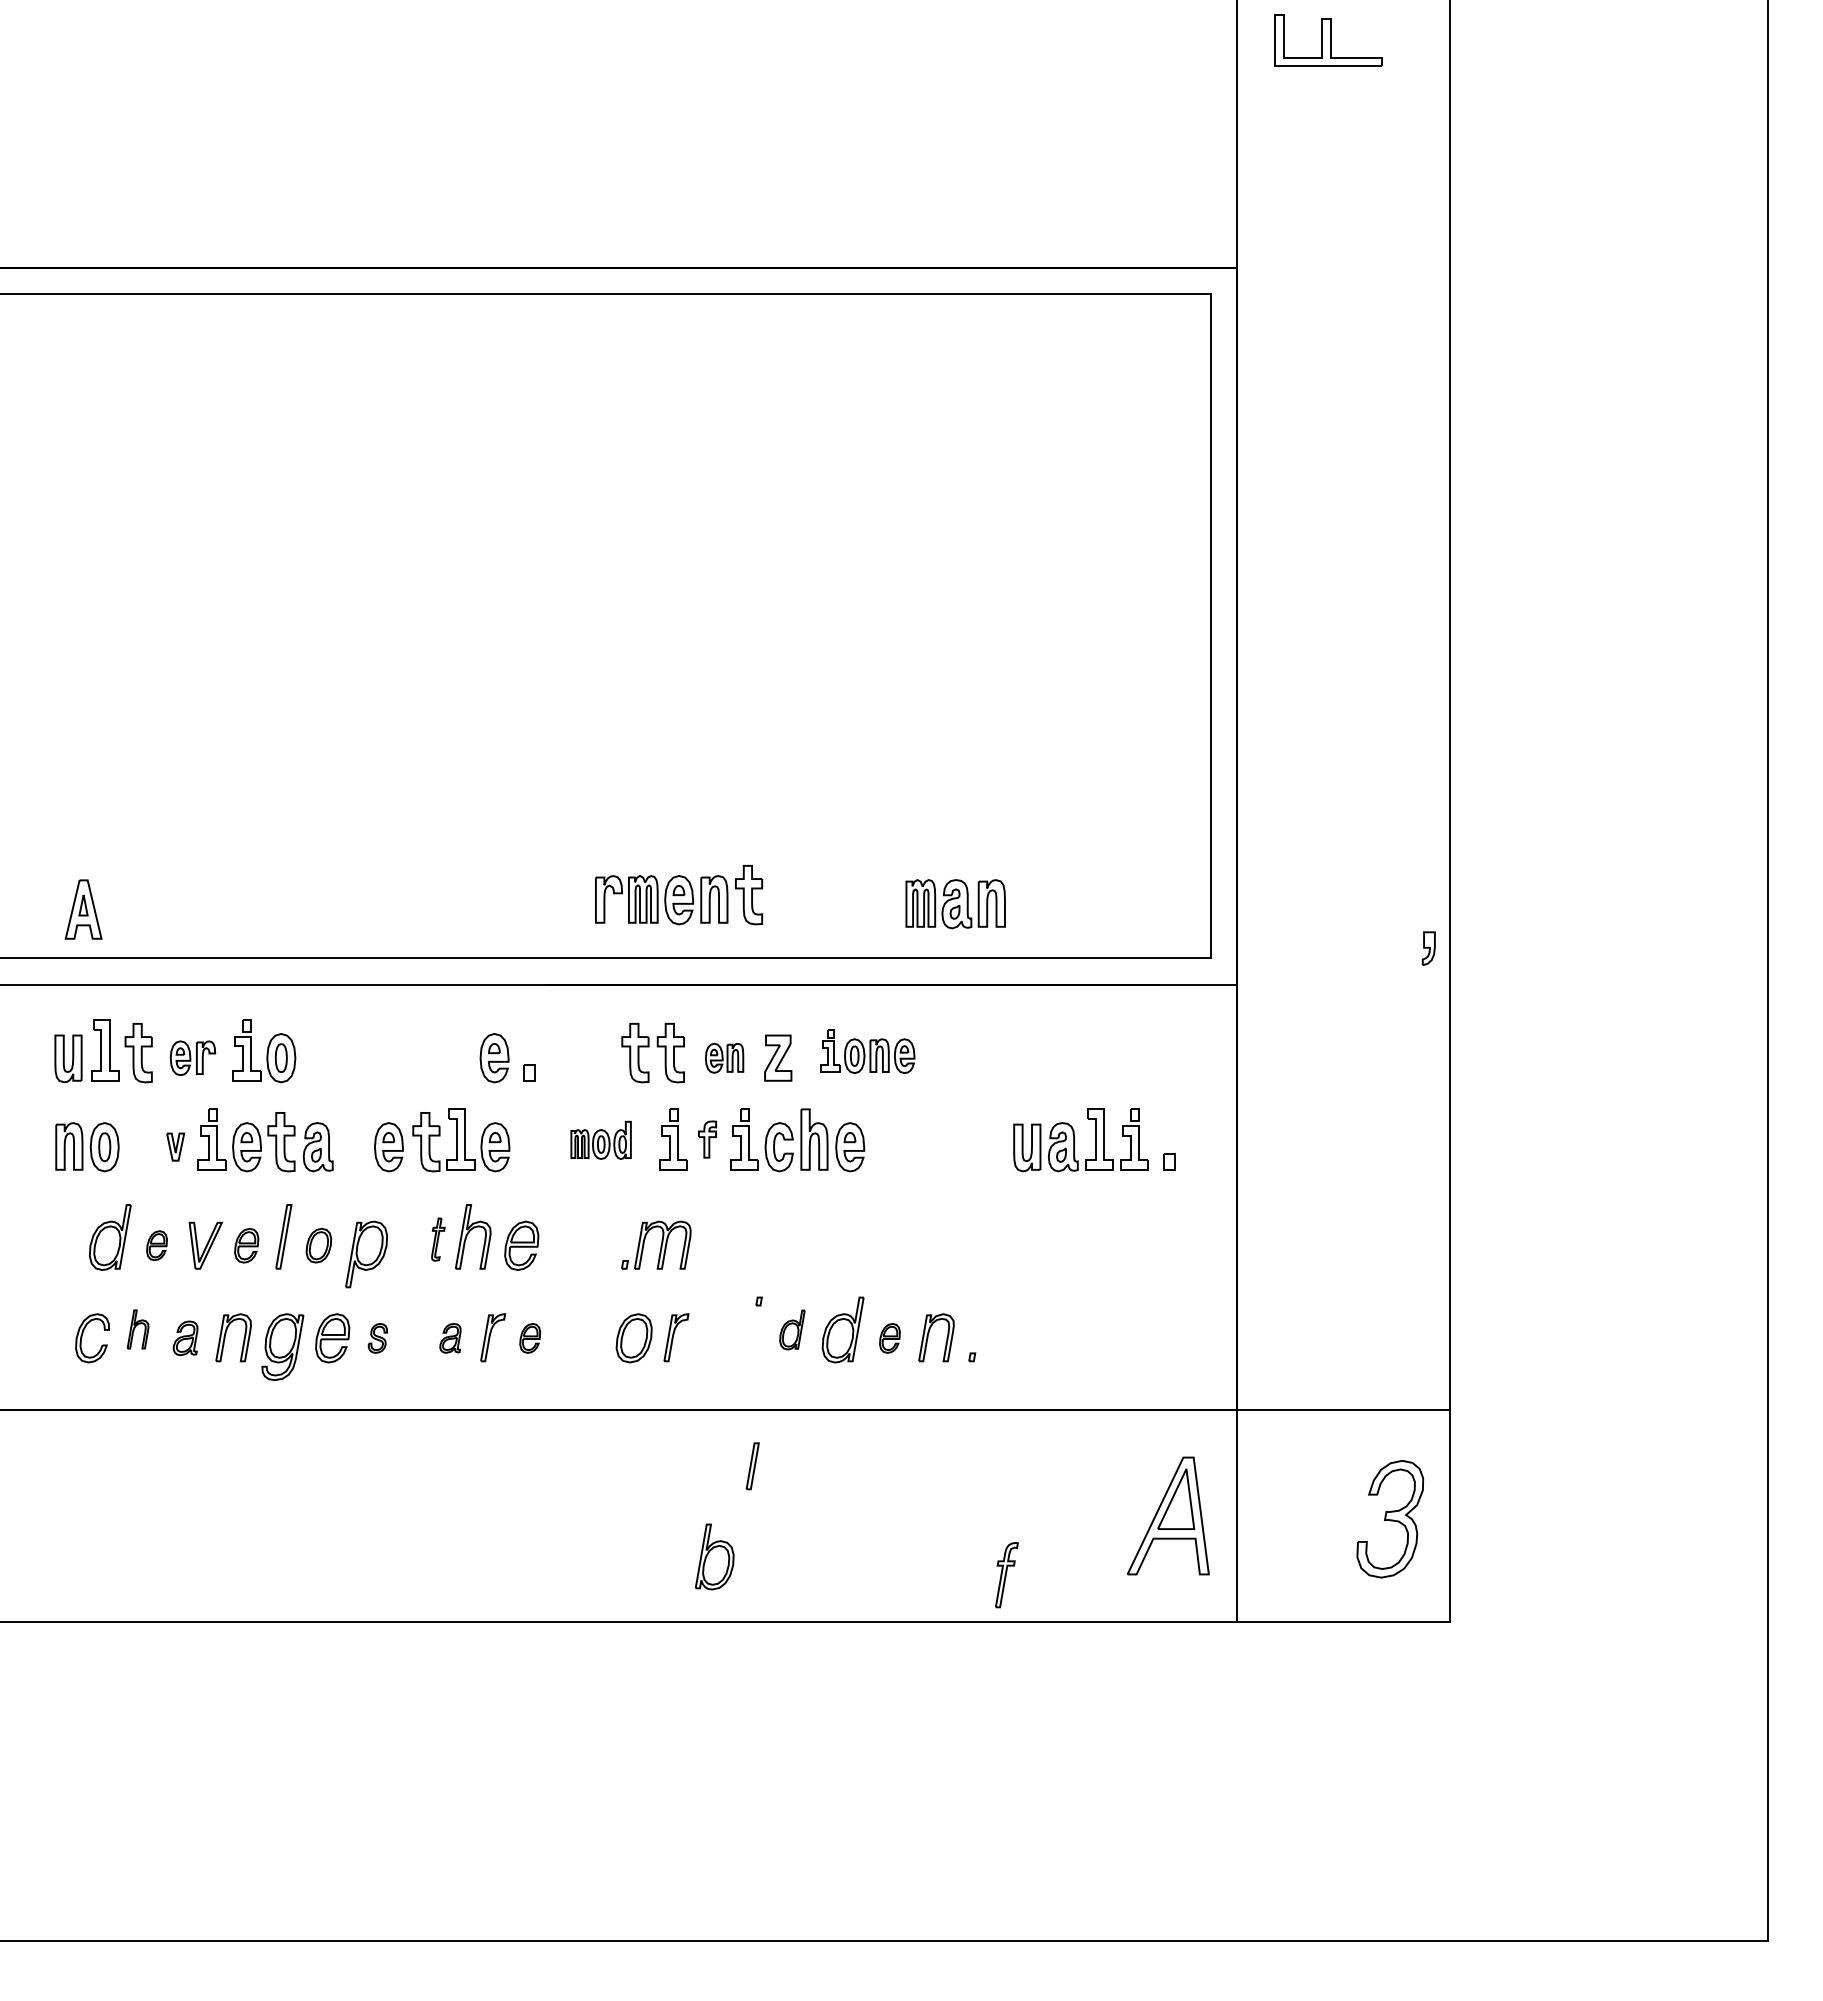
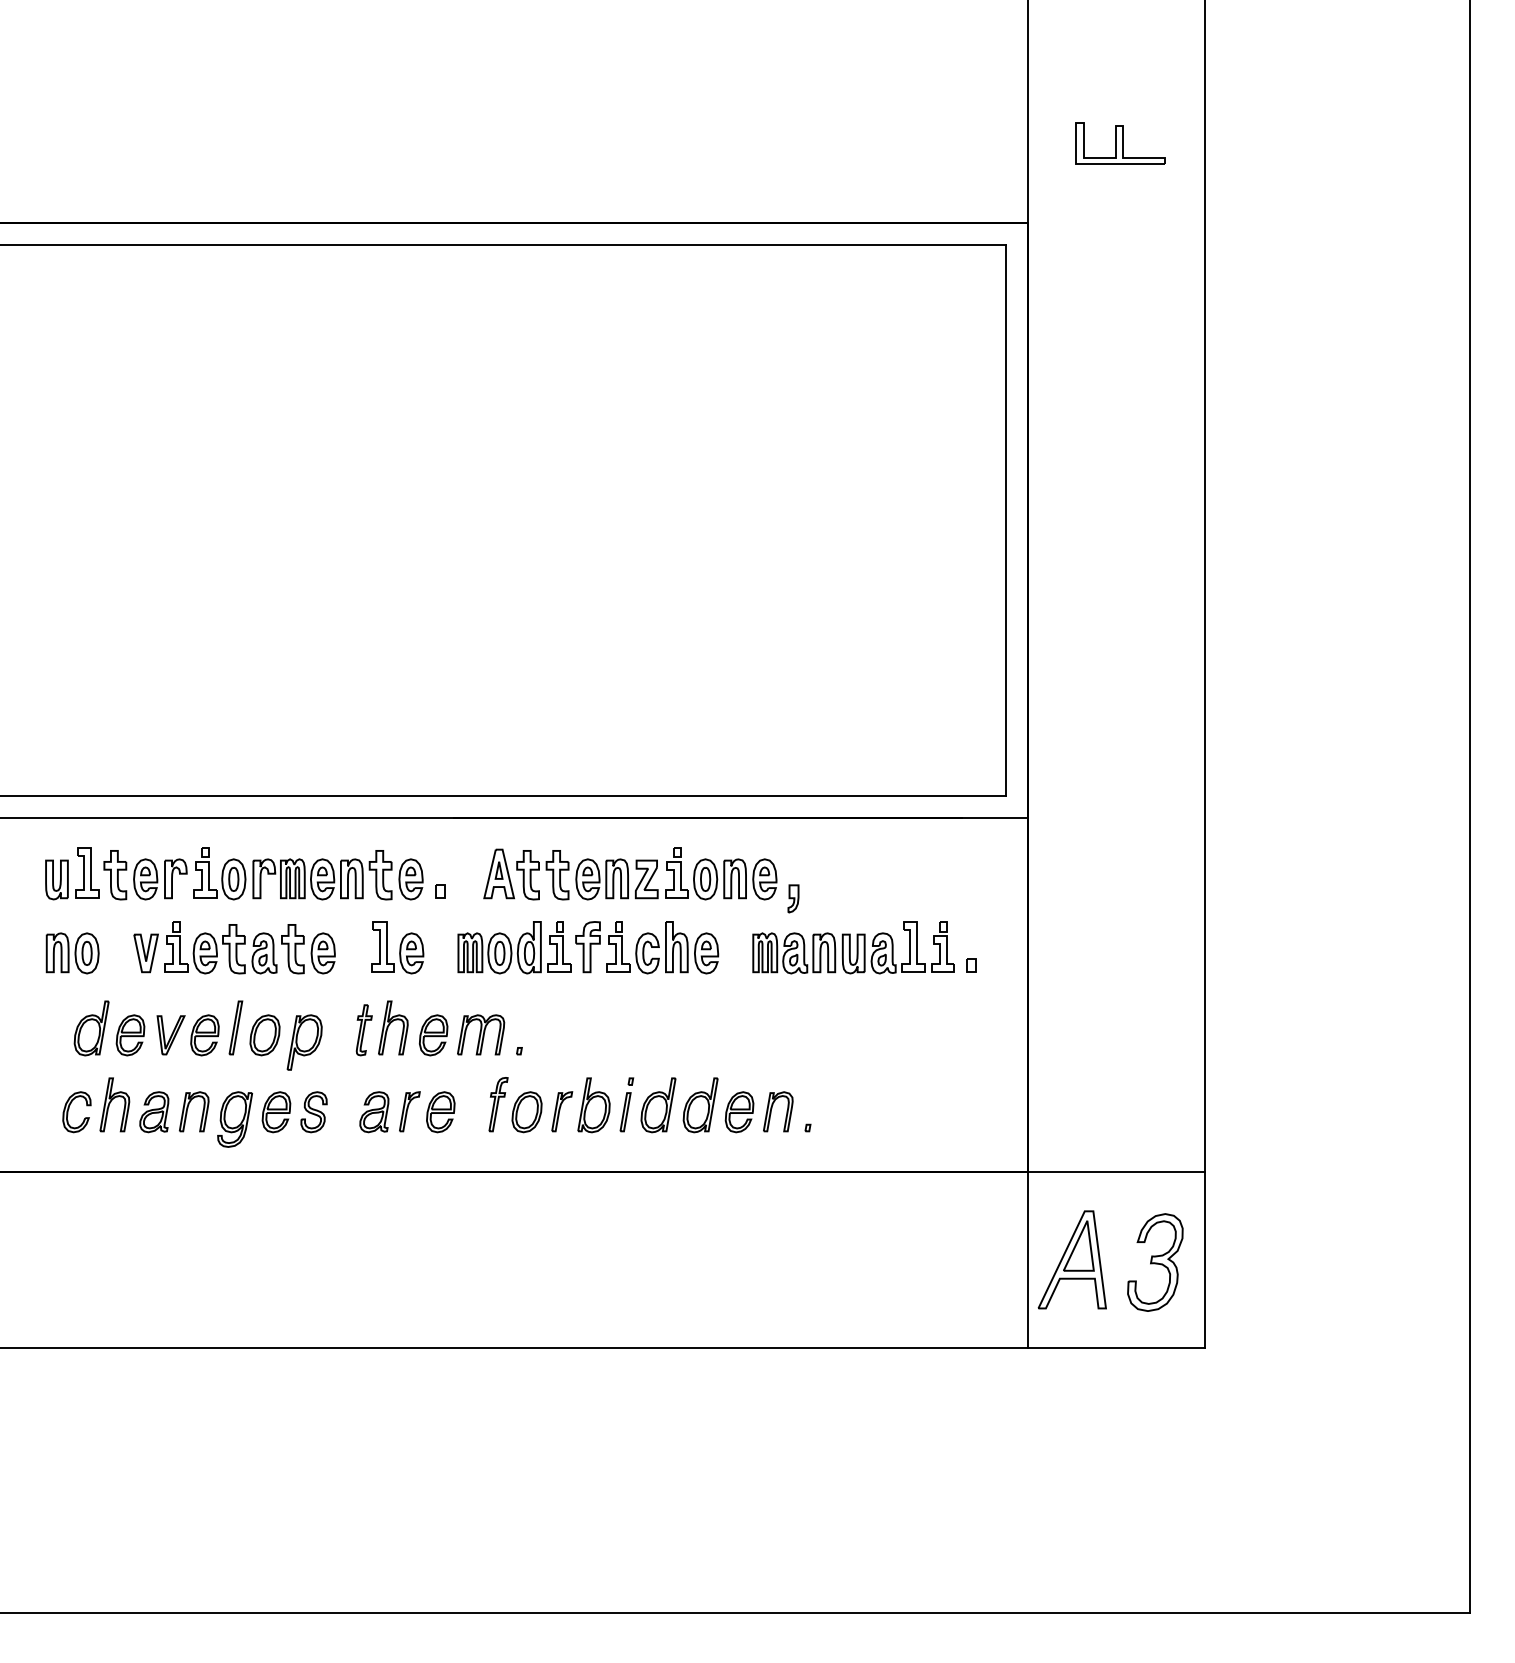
part: (1328, 40) -> (1120, 143), moved
part: (679, 895) -> (322, 875), moved
part: (955, 904) -> (794, 953), moved
part: (83, 909) -> (499, 873), moved
part: (1428, 948) -> (793, 898), moved
part: (867, 1051) -> (720, 873), size x1.43
part: (192, 1058) -> (160, 879), size x1.43
part: (724, 1058) -> (602, 879), size x1.67
part: (707, 1139) -> (587, 947), size x1.67
part: (600, 1140) -> (499, 947), size x1.67
part: (426, 1142) -> (292, 949), moved
part: (175, 1146) -> (145, 952), size x1.67
part: (438, 1239) -> (364, 1030), size x1.43
part: (662, 1244) -> (480, 1034), moved
part: (156, 1245) -> (130, 1035), size x1.67
part: (246, 1245) -> (204, 1035), size x1.43
part: (318, 1245) -> (264, 1035), size x1.43
part: (137, 1329) -> (114, 1104), size x1.67
part: (792, 1329) -> (658, 1104), size x1.67
part: (185, 1338) -> (154, 1112), size x1.43
part: (377, 1338) -> (313, 1112), size x1.67
part: (450, 1338) -> (374, 1112), size x1.67
part: (529, 1338) -> (440, 1112), size x1.67
part: (889, 1338) -> (739, 1112), size x1.67
part: (752, 1466) -> (625, 1112), moved
part: (1168, 1515) -> (1072, 1259), moved
part: (714, 1556) -> (593, 1104), moved
part: (1006, 1575) -> (498, 1104), moved

